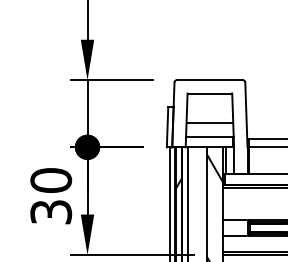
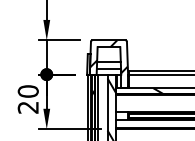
hatch: (208, 111) -> (108, 56), added
text: (51, 211) -> (28, 107), 30 -> 20

